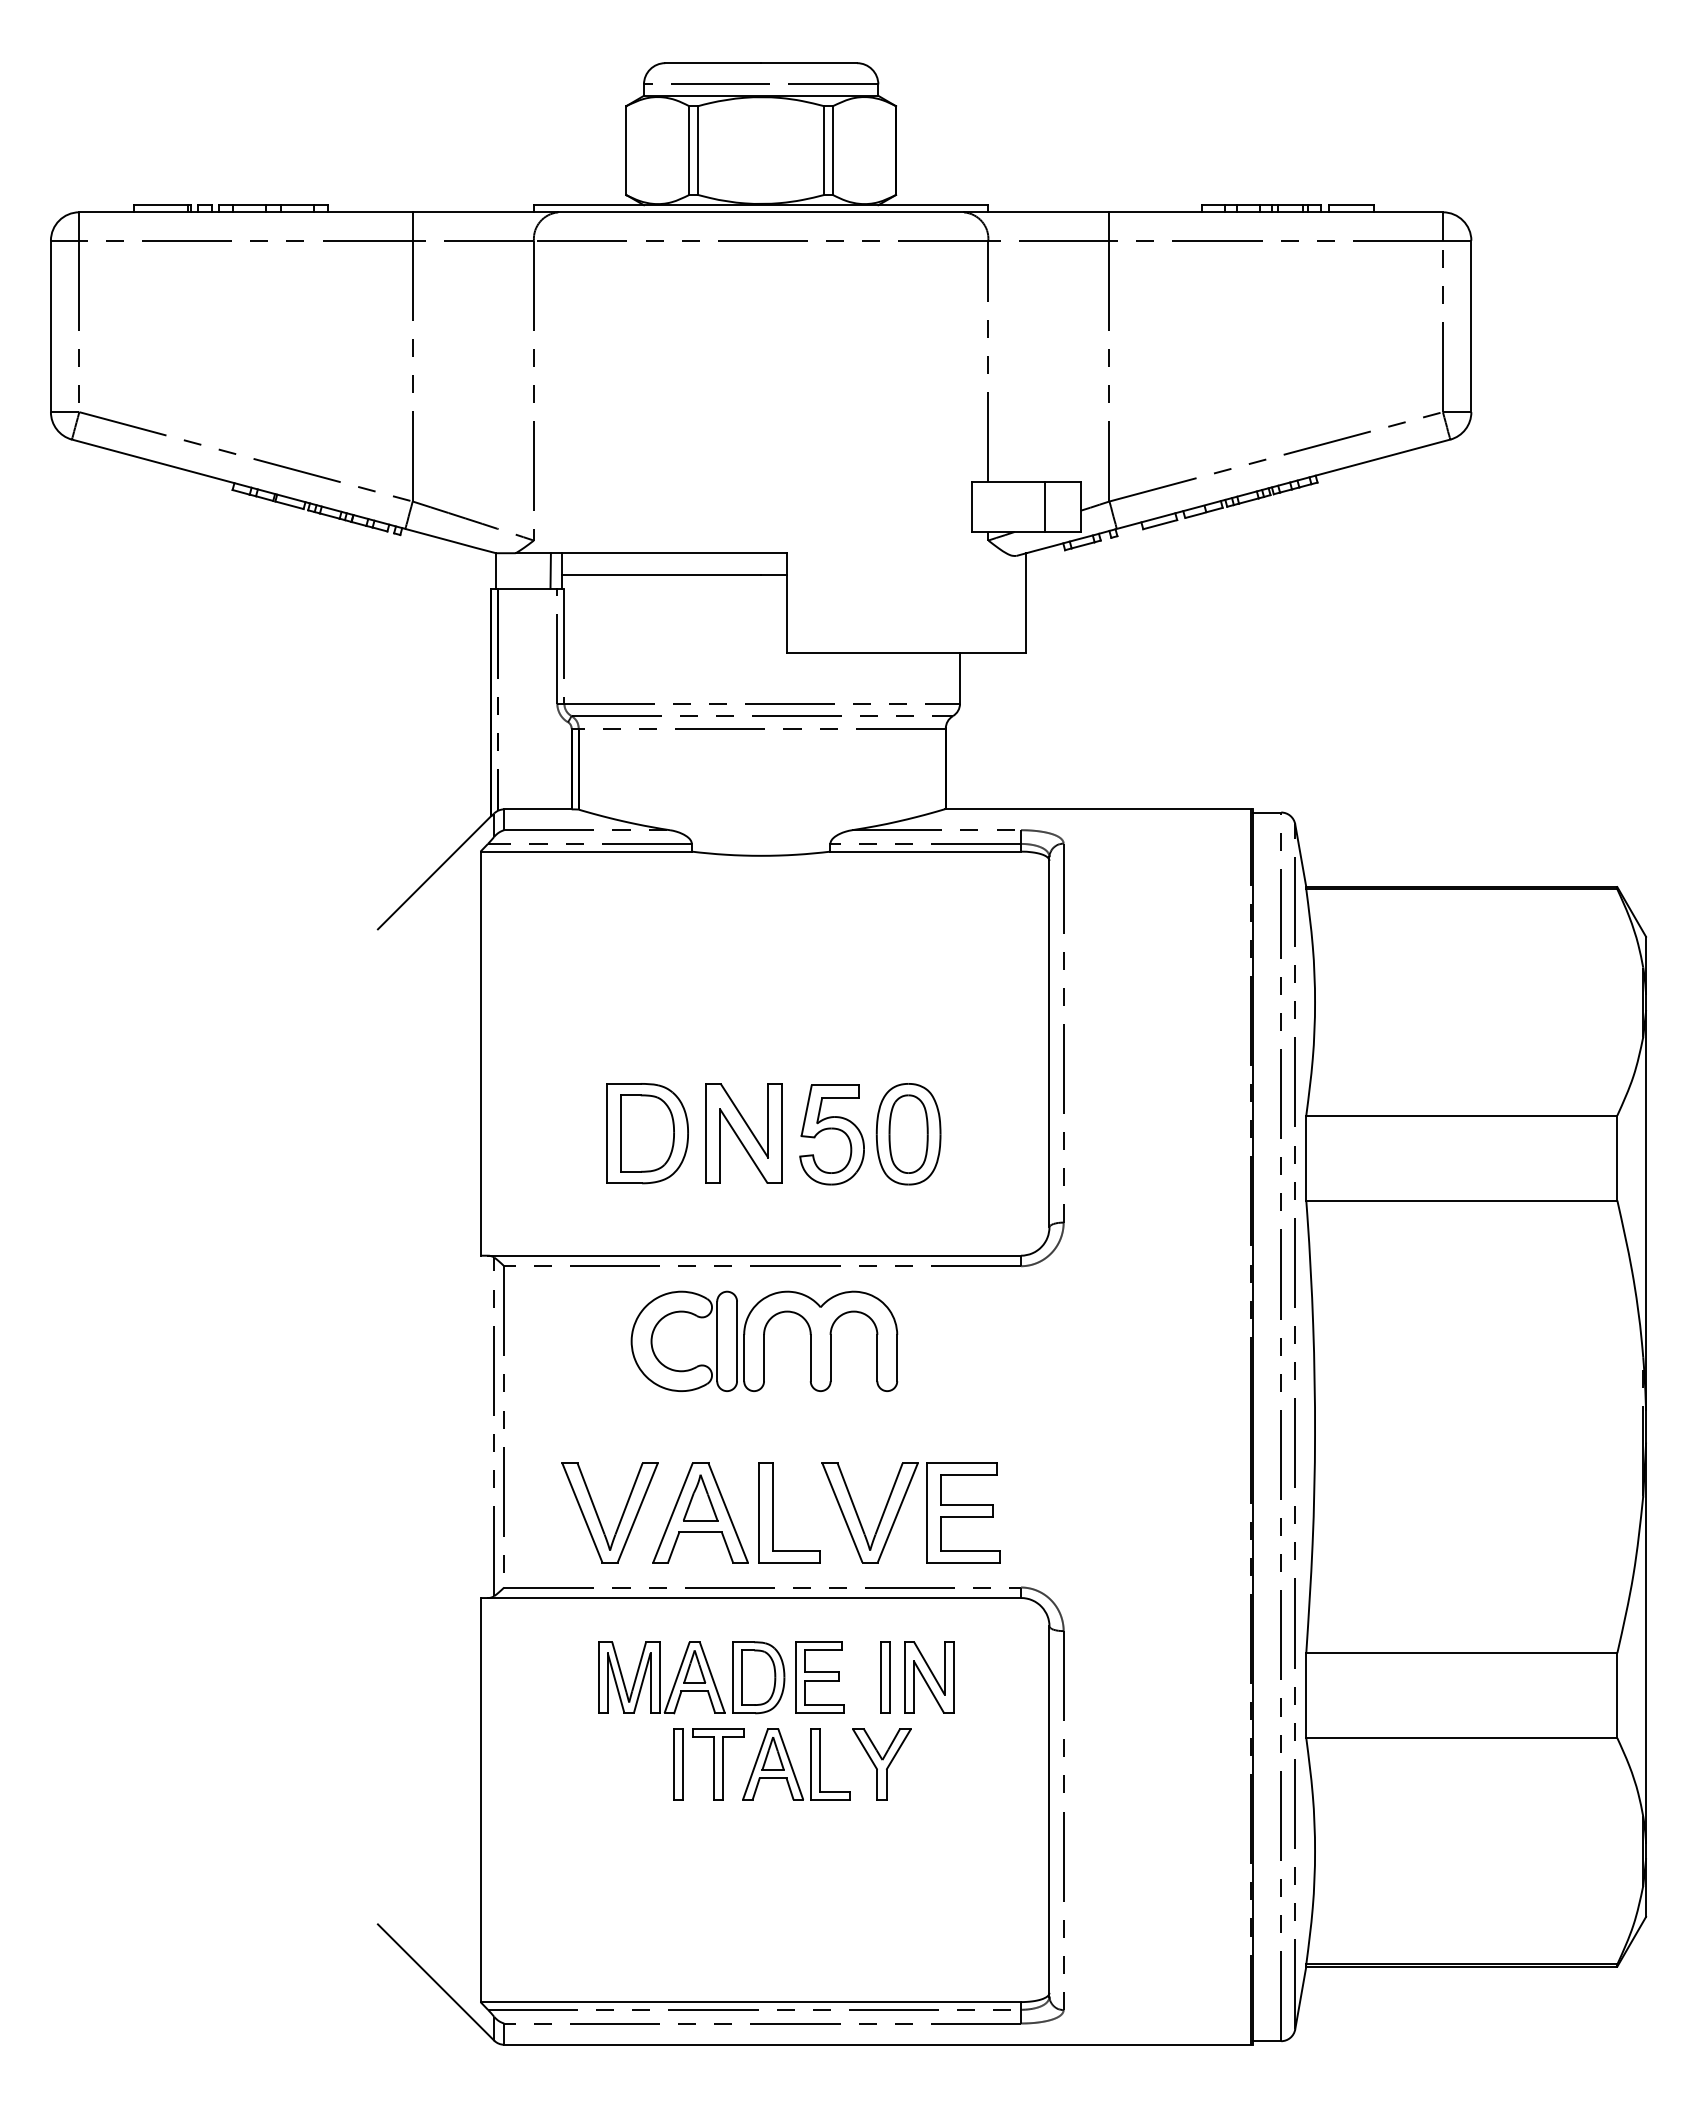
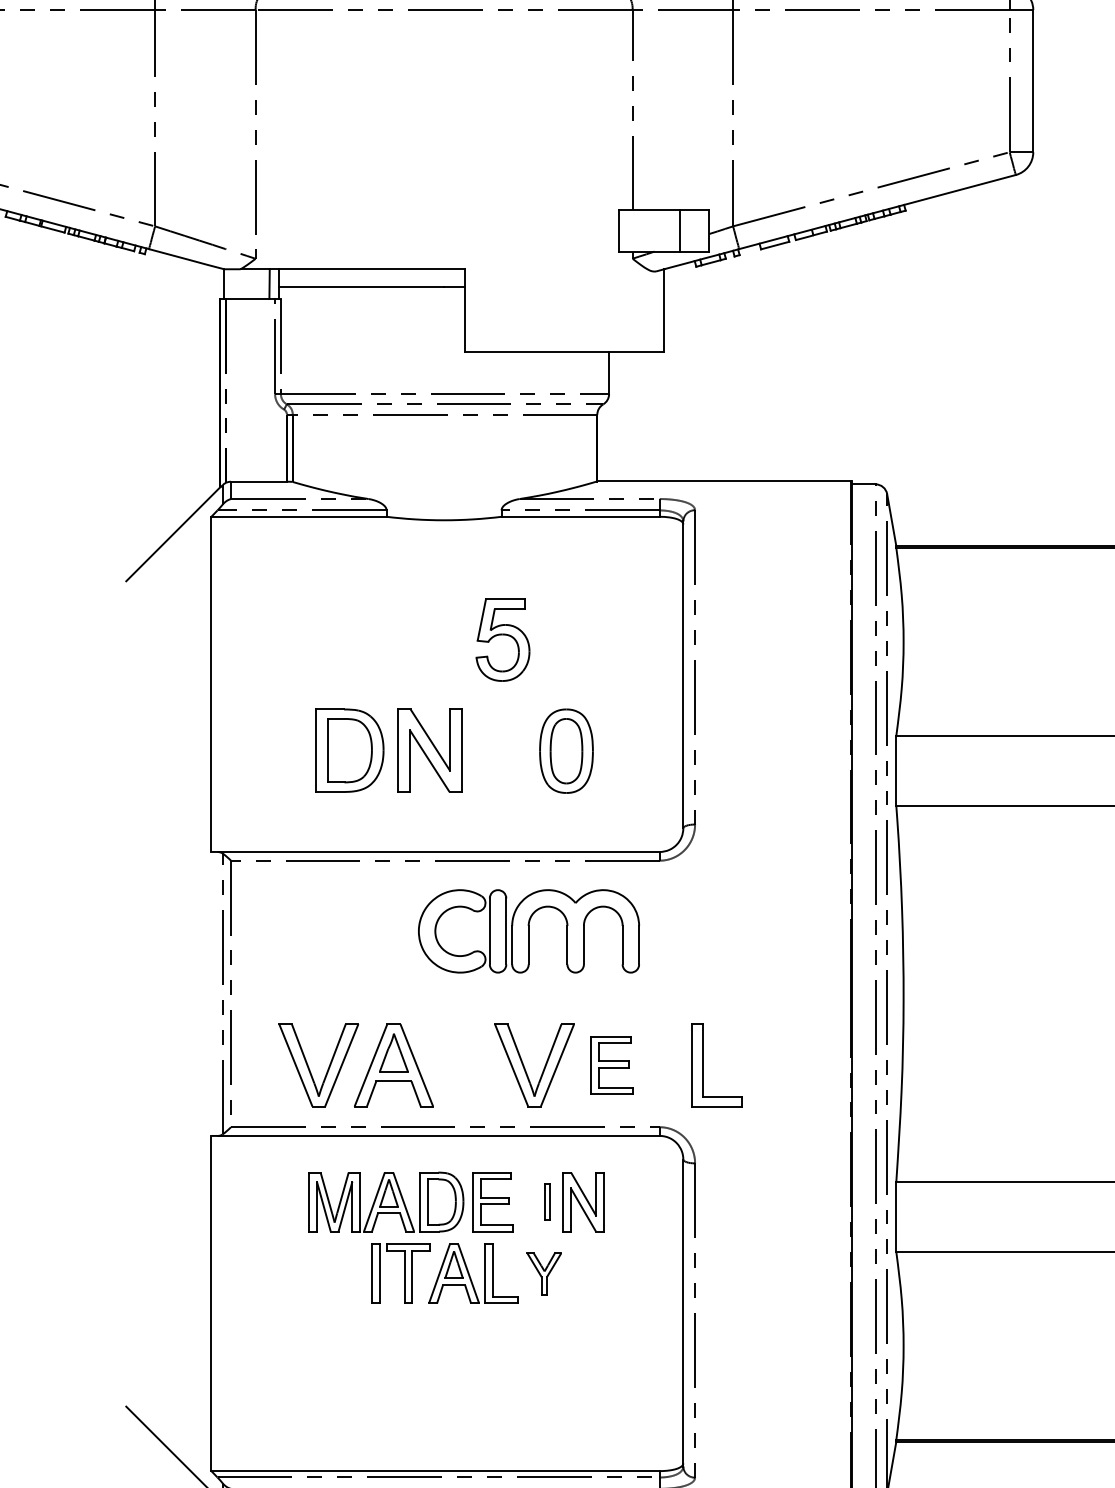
part: (831, 1134) -> (502, 639), moved
part: (764, 1340) -> (529, 930), moved
part: (773, 1512) -> (704, 1064), moved
part: (963, 1512) -> (611, 1064), size x0.7
part: (885, 1677) -> (547, 1201), size x0.6
part: (881, 1764) -> (543, 1274), size x0.7

